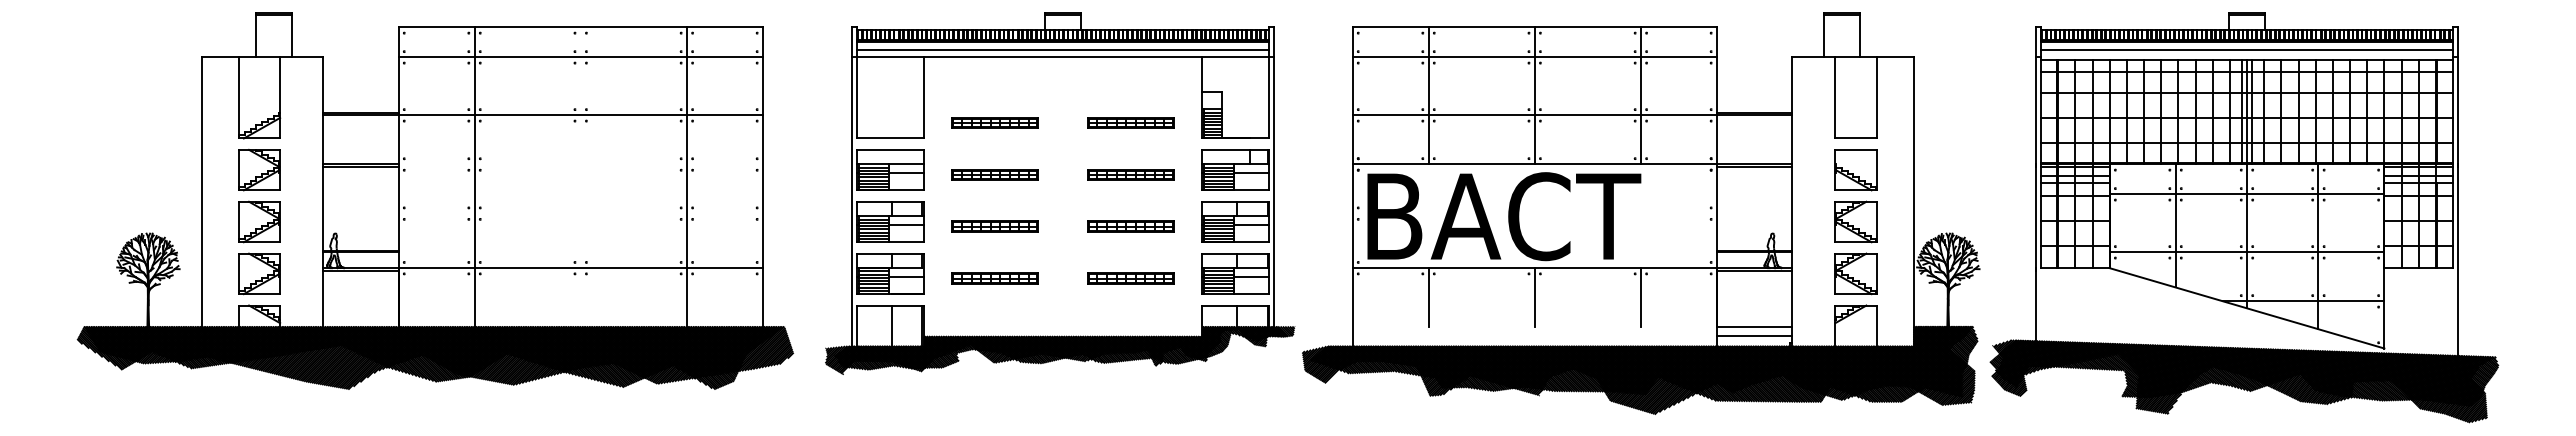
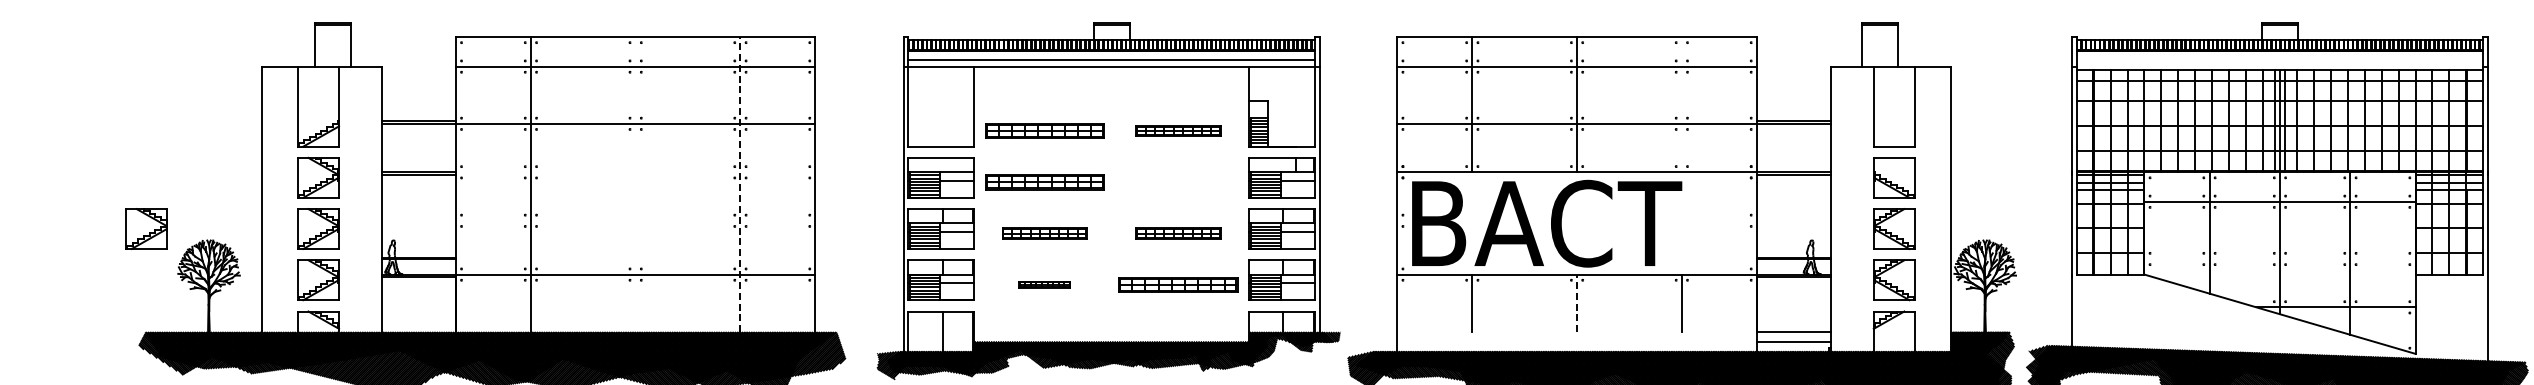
line: (2247, 50) -> (2280, 59), removed
line: (1640, 95) -> (1681, 104), removed
part: (994, 122) -> (1043, 130), size x1.4
part: (994, 174) -> (1043, 182), size x1.4
part: (1130, 174) -> (1178, 182), removed
line: (686, 176) -> (740, 184), solid -> dashed
part: (85, 221) -> (146, 228), added
line: (2246, 252) -> (2279, 259), removed
part: (994, 278) -> (1043, 284), size x0.6
part: (1130, 278) -> (1178, 284), size x1.4
line: (1534, 296) -> (1576, 302), solid -> dashed

